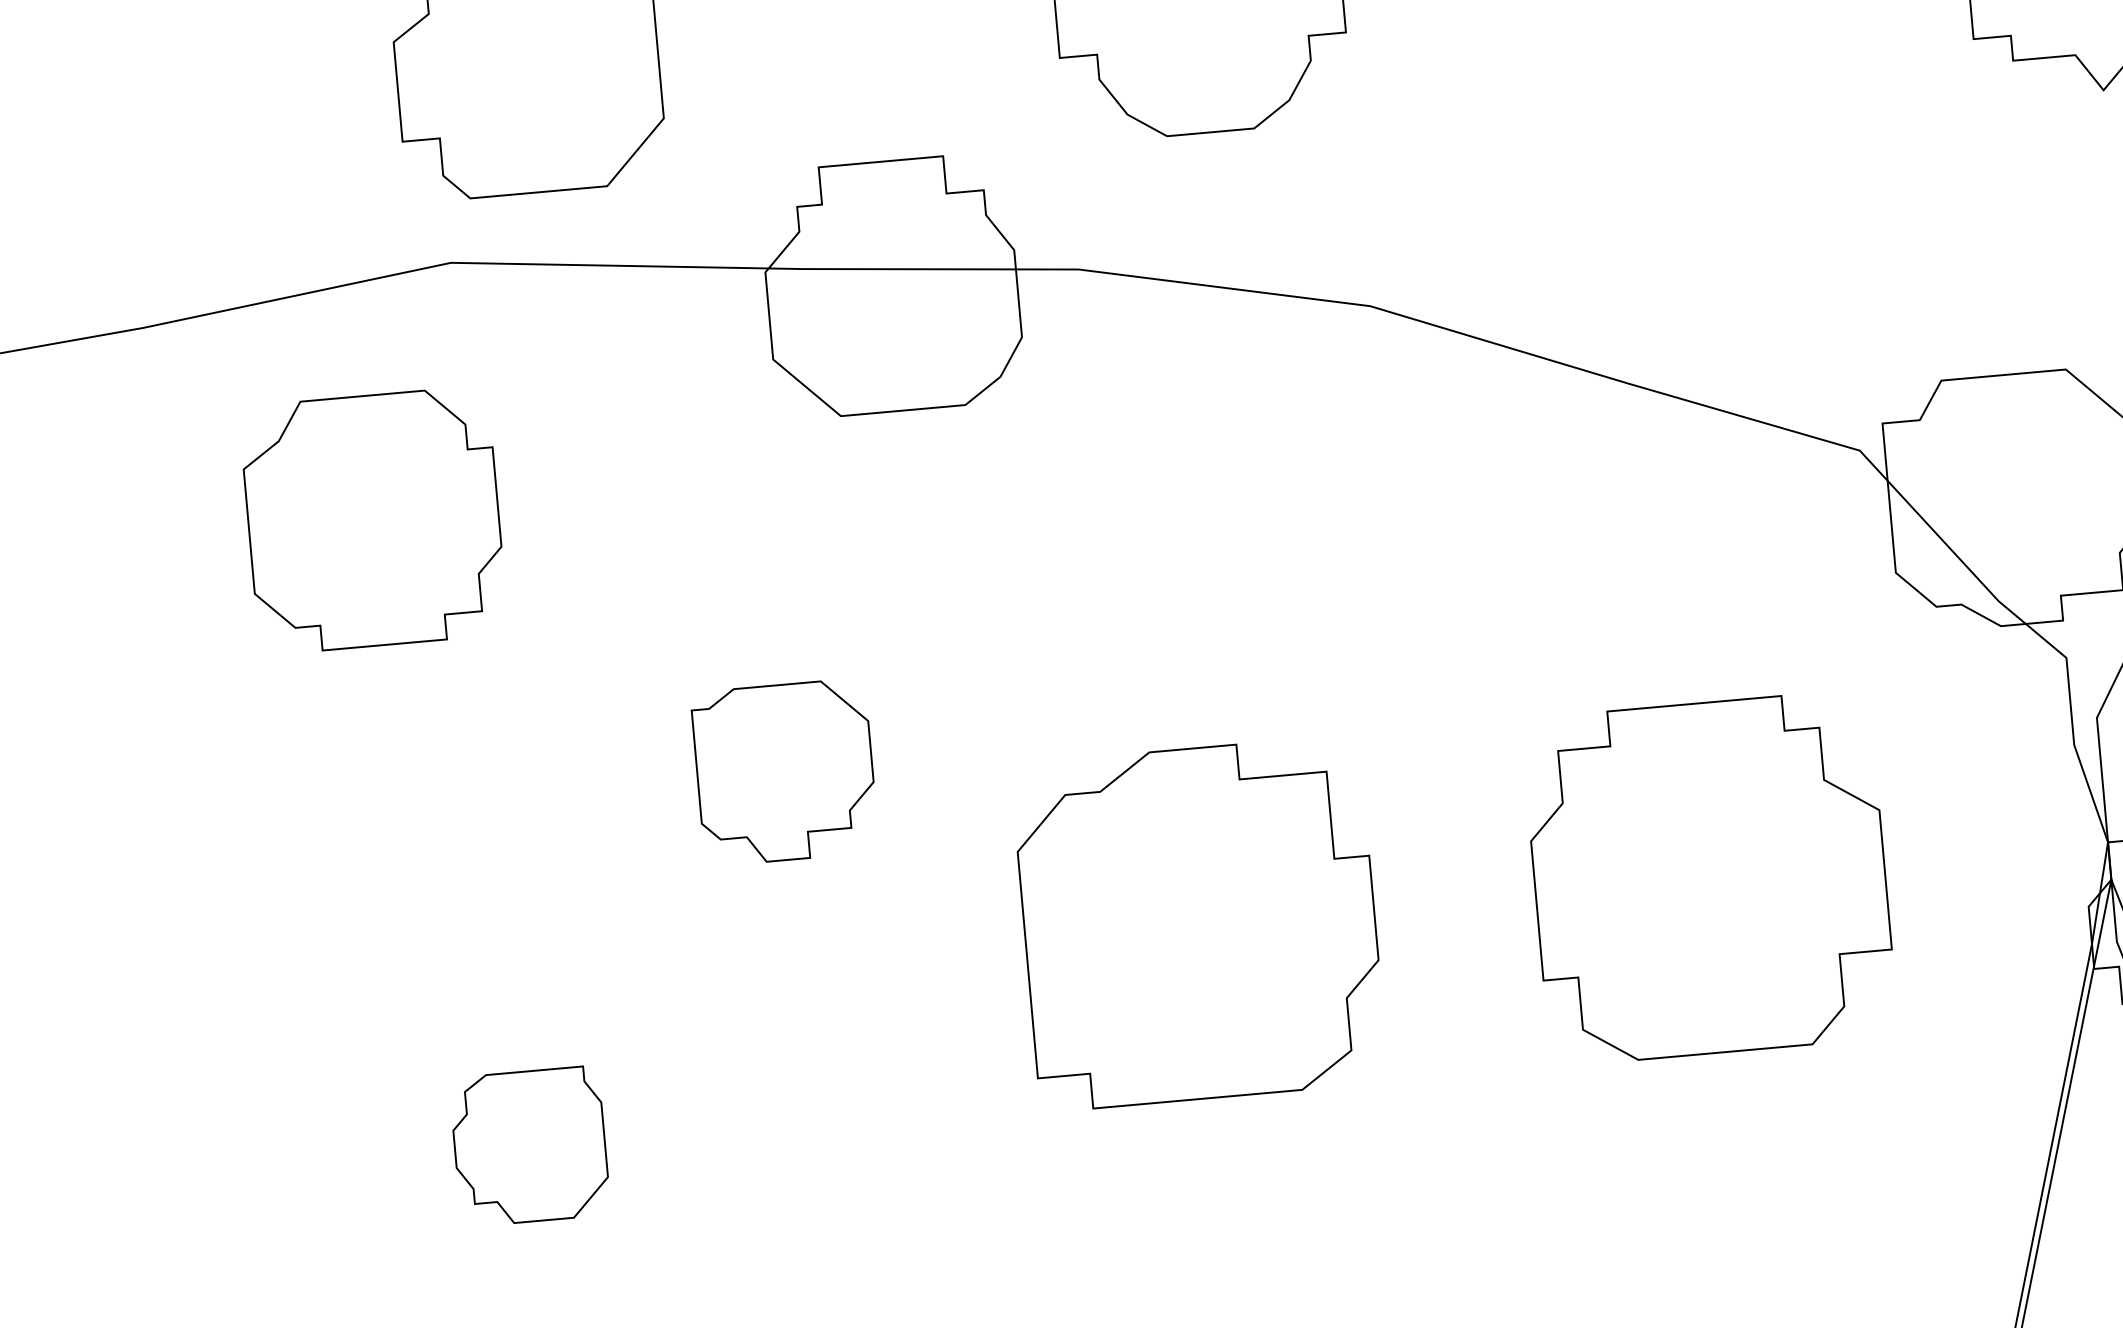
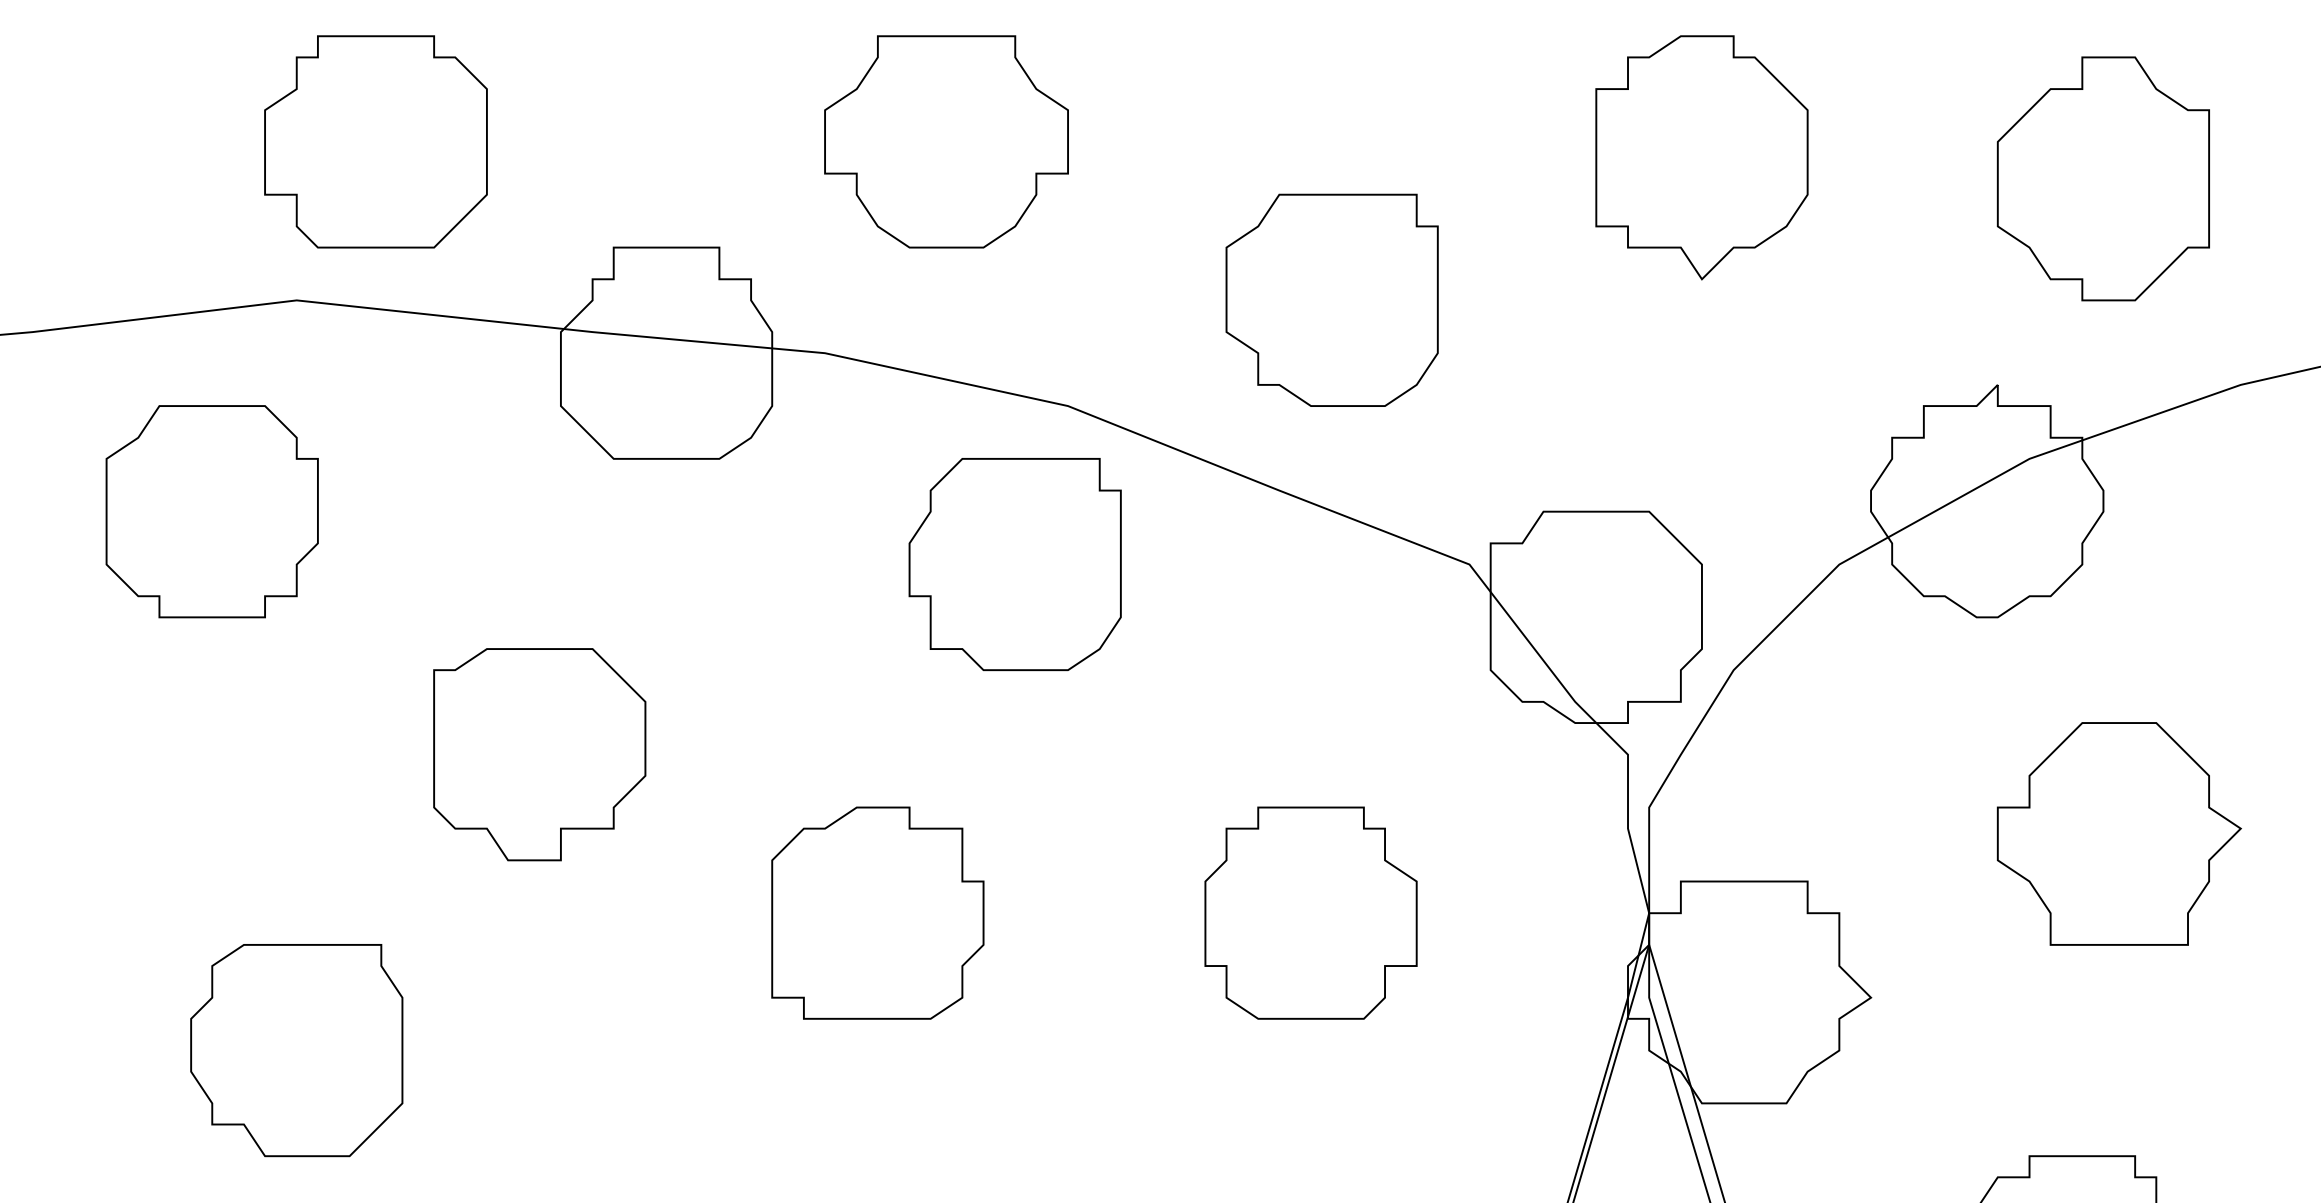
part: (1669, 153) -> (1331, 299), added
part: (1323, 498) -> (1014, 564), added
part: (784, 772) -> (539, 754), size x1.43
part: (1709, 877) -> (1310, 912), size x0.71
part: (1199, 922) -> (877, 912), size x0.71
part: (529, 1146) -> (296, 1050), size x1.67

